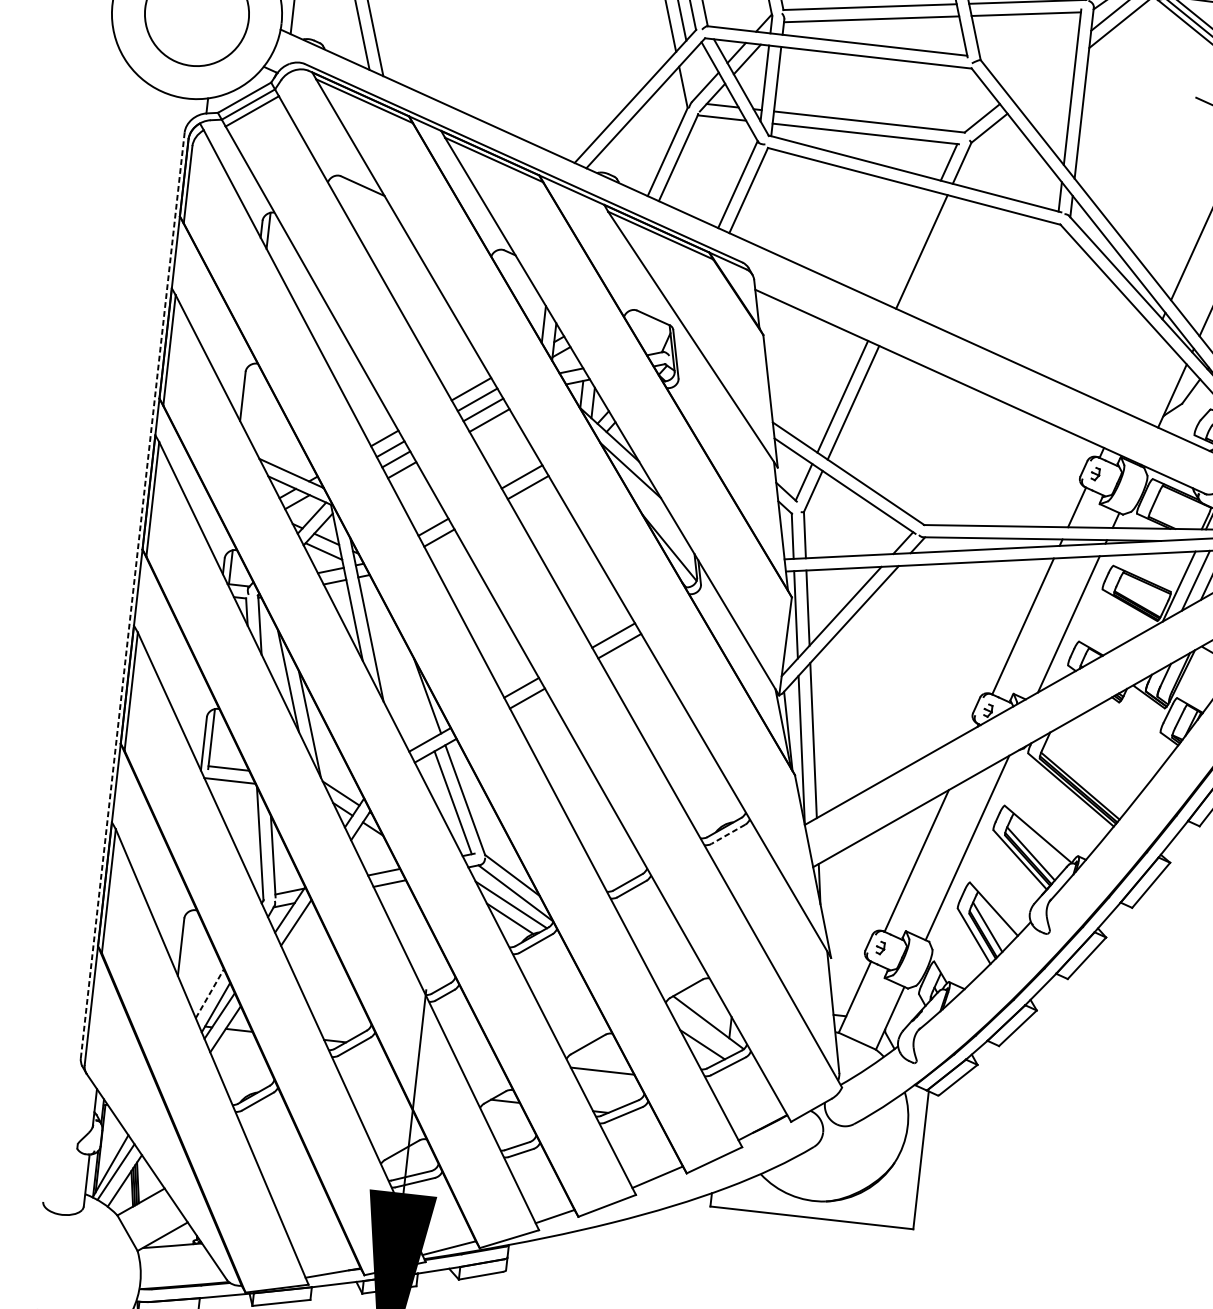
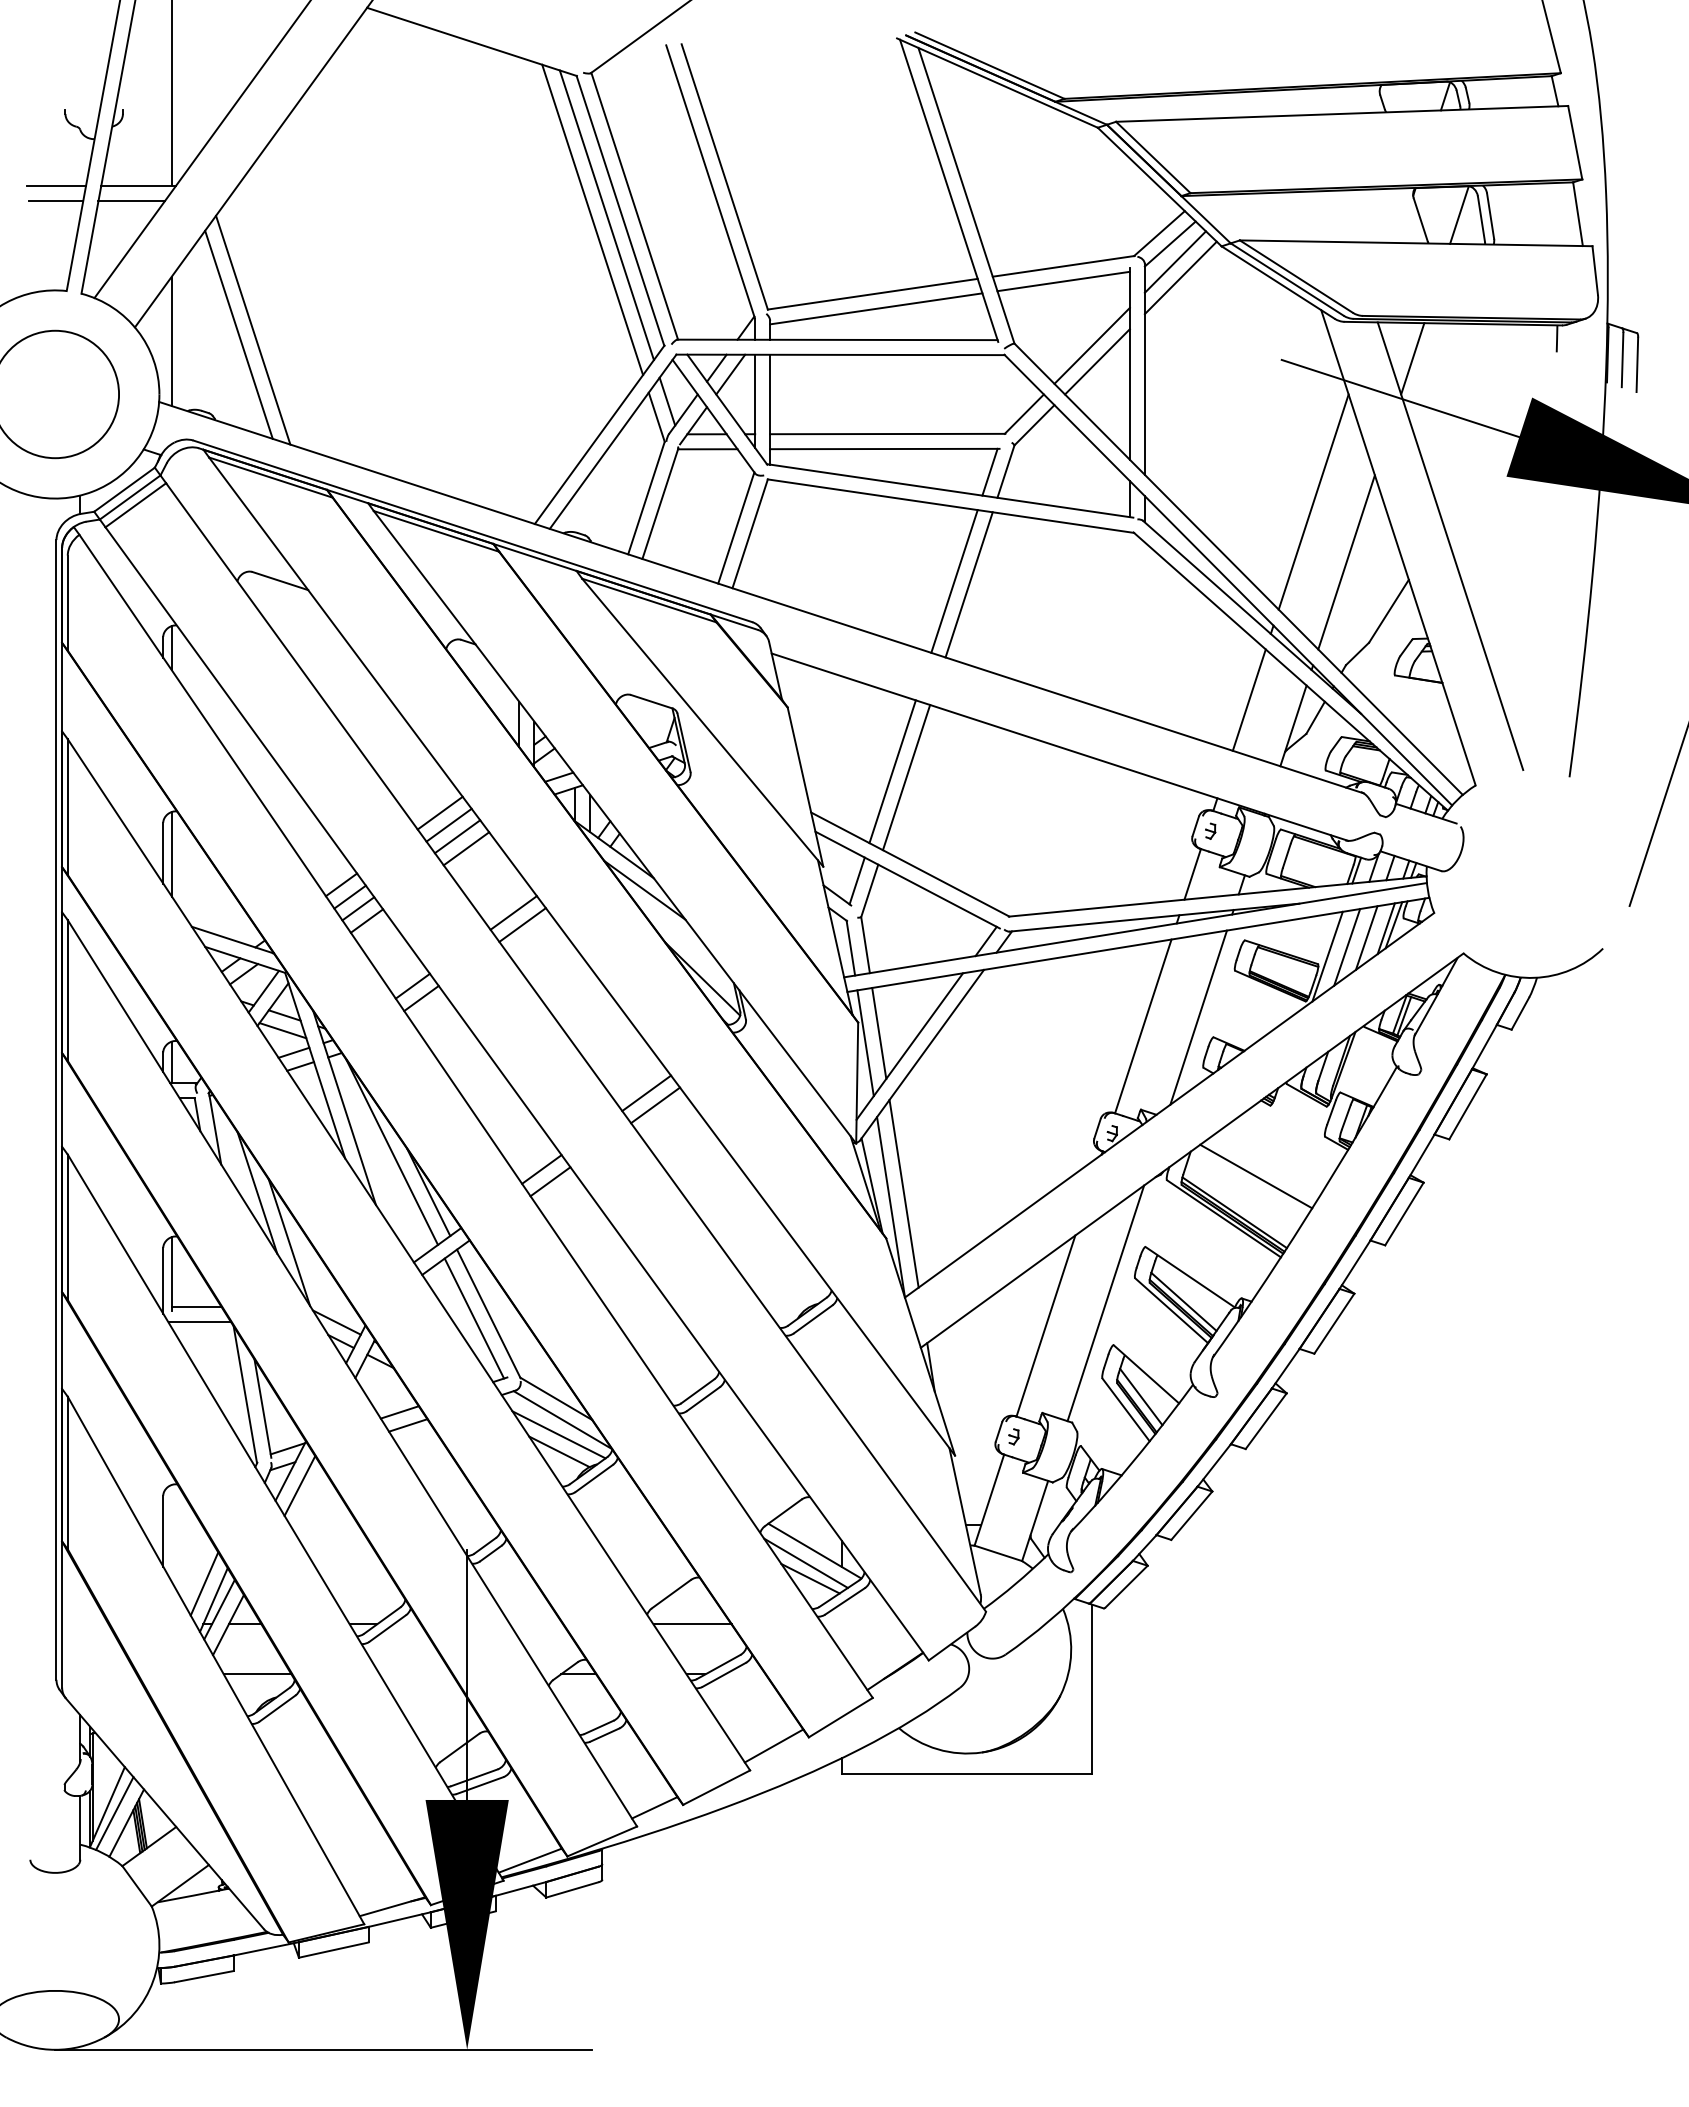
line: (1043, 68) -> (1091, 345), added
line: (693, 75) -> (667, 401), added
line: (1046, 82) -> (1097, 361), added
line: (910, 247) -> (954, 581), added
line: (1138, 370) -> (1248, 699), added
line: (249, 397) -> (171, 853), added
line: (132, 594) -> (56, 1109), dashed -> solid
line: (401, 659) -> (392, 1151), added
line: (1101, 758) -> (1256, 1176), added
line: (728, 834) -> (813, 1319), dashed -> solid
line: (209, 993) -> (204, 1583), dashed -> solid
line: (699, 1031) -> (805, 1562), added
line: (244, 1072) -> (257, 1674), added

